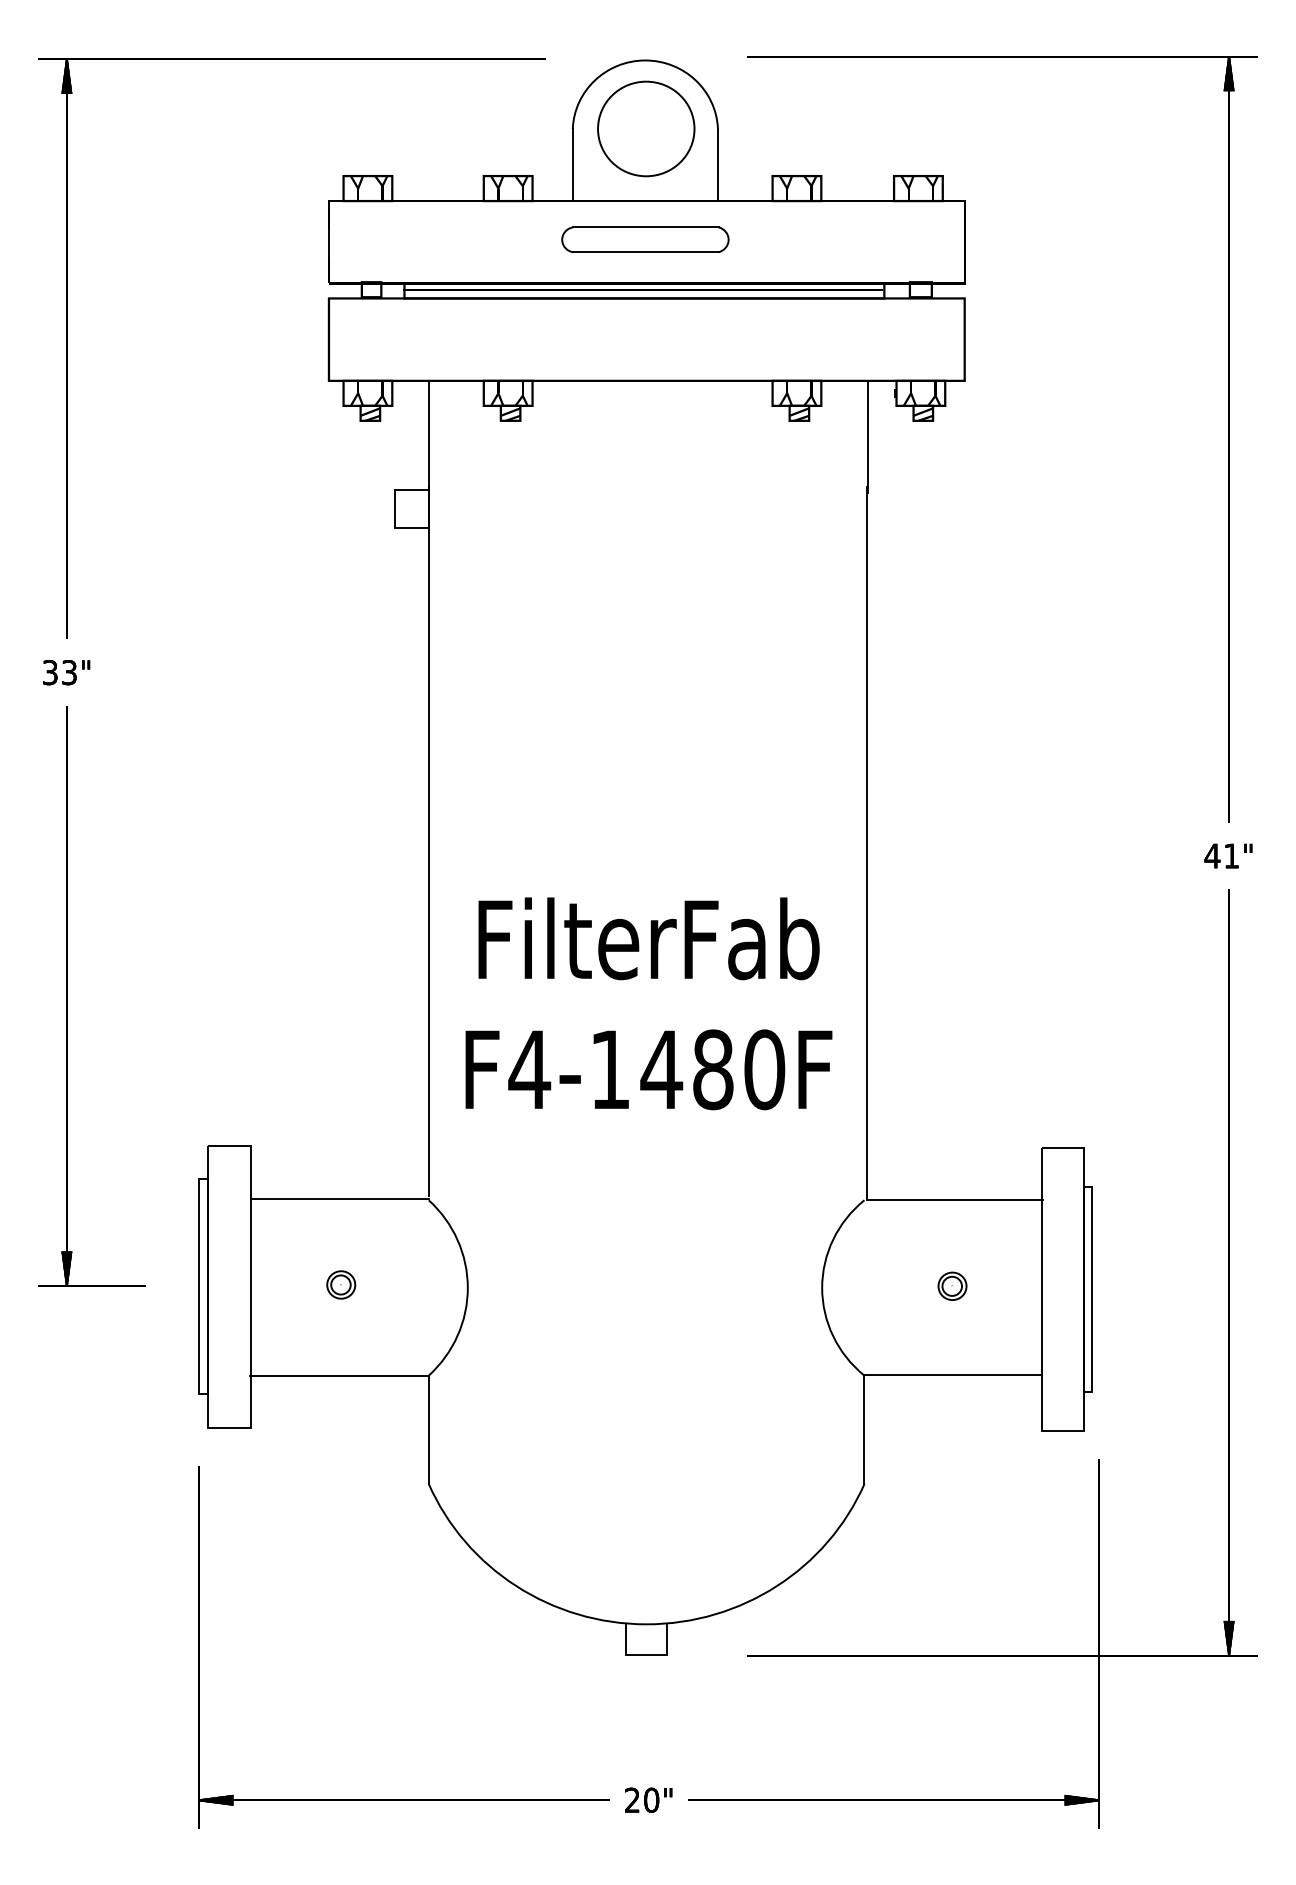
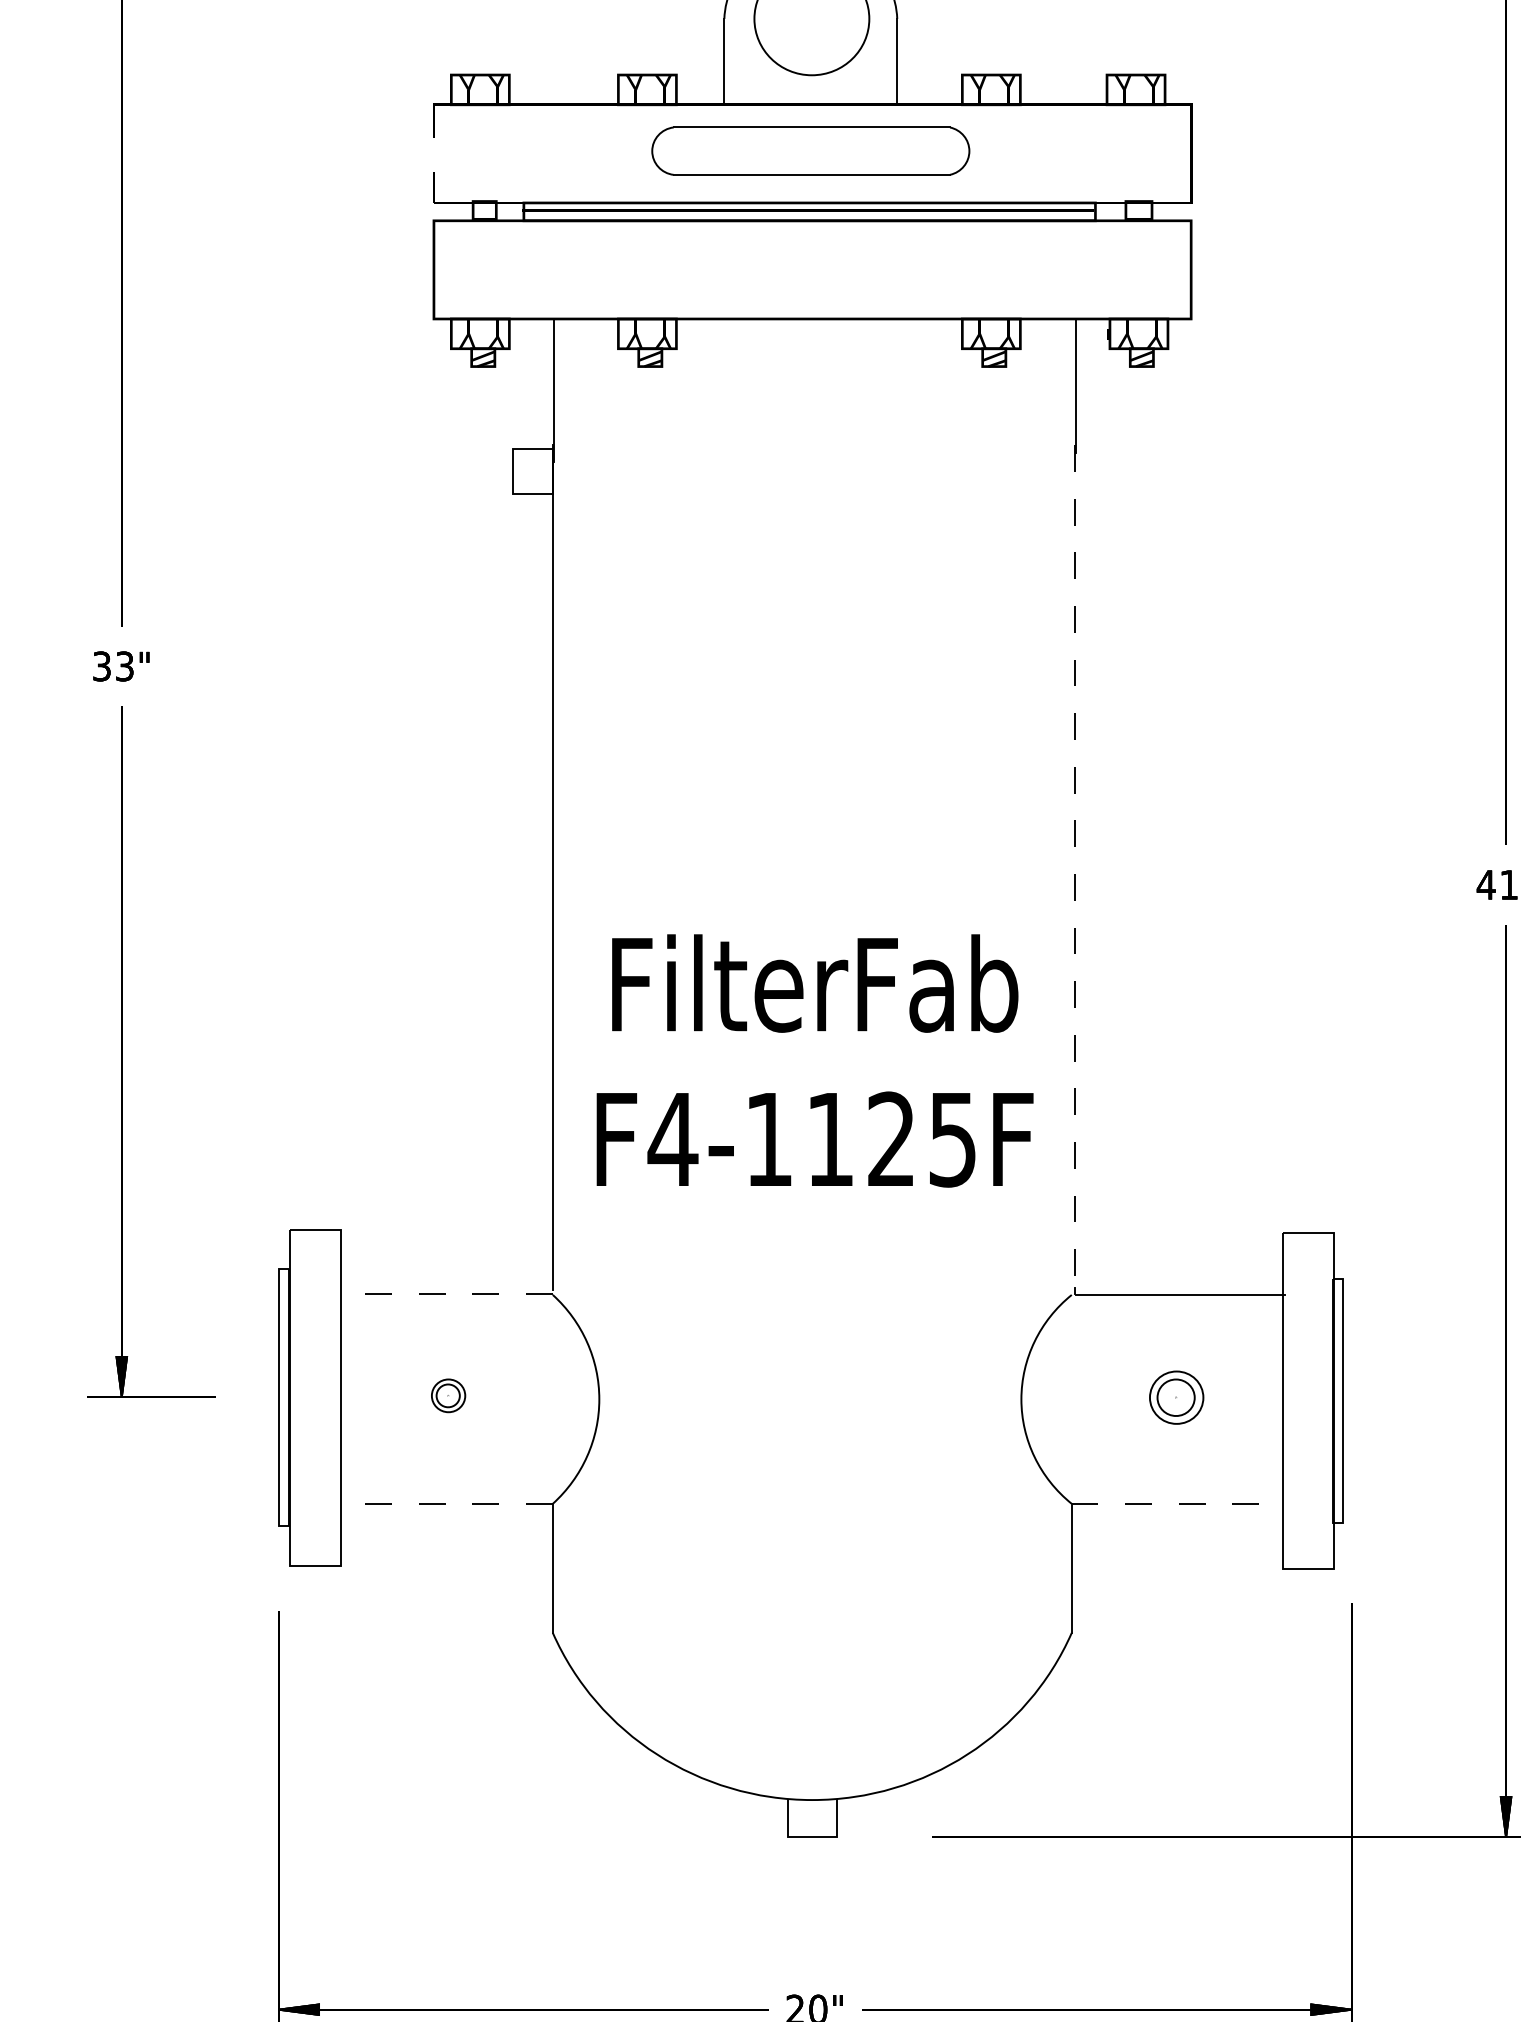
part: (645, 239) -> (810, 150), size x1.6
line: (328, 244) -> (433, 156), removed
line: (867, 841) -> (1075, 867), solid -> dashed
text: (712, 1069) -> (890, 1139), F4-1480F -> F4-1125F
line: (339, 1199) -> (446, 1294), solid -> dashed
part: (952, 1285) -> (1176, 1396), size x1.6
line: (338, 1375) -> (445, 1503), solid -> dashed
line: (953, 1375) -> (1177, 1503), solid -> dashed

